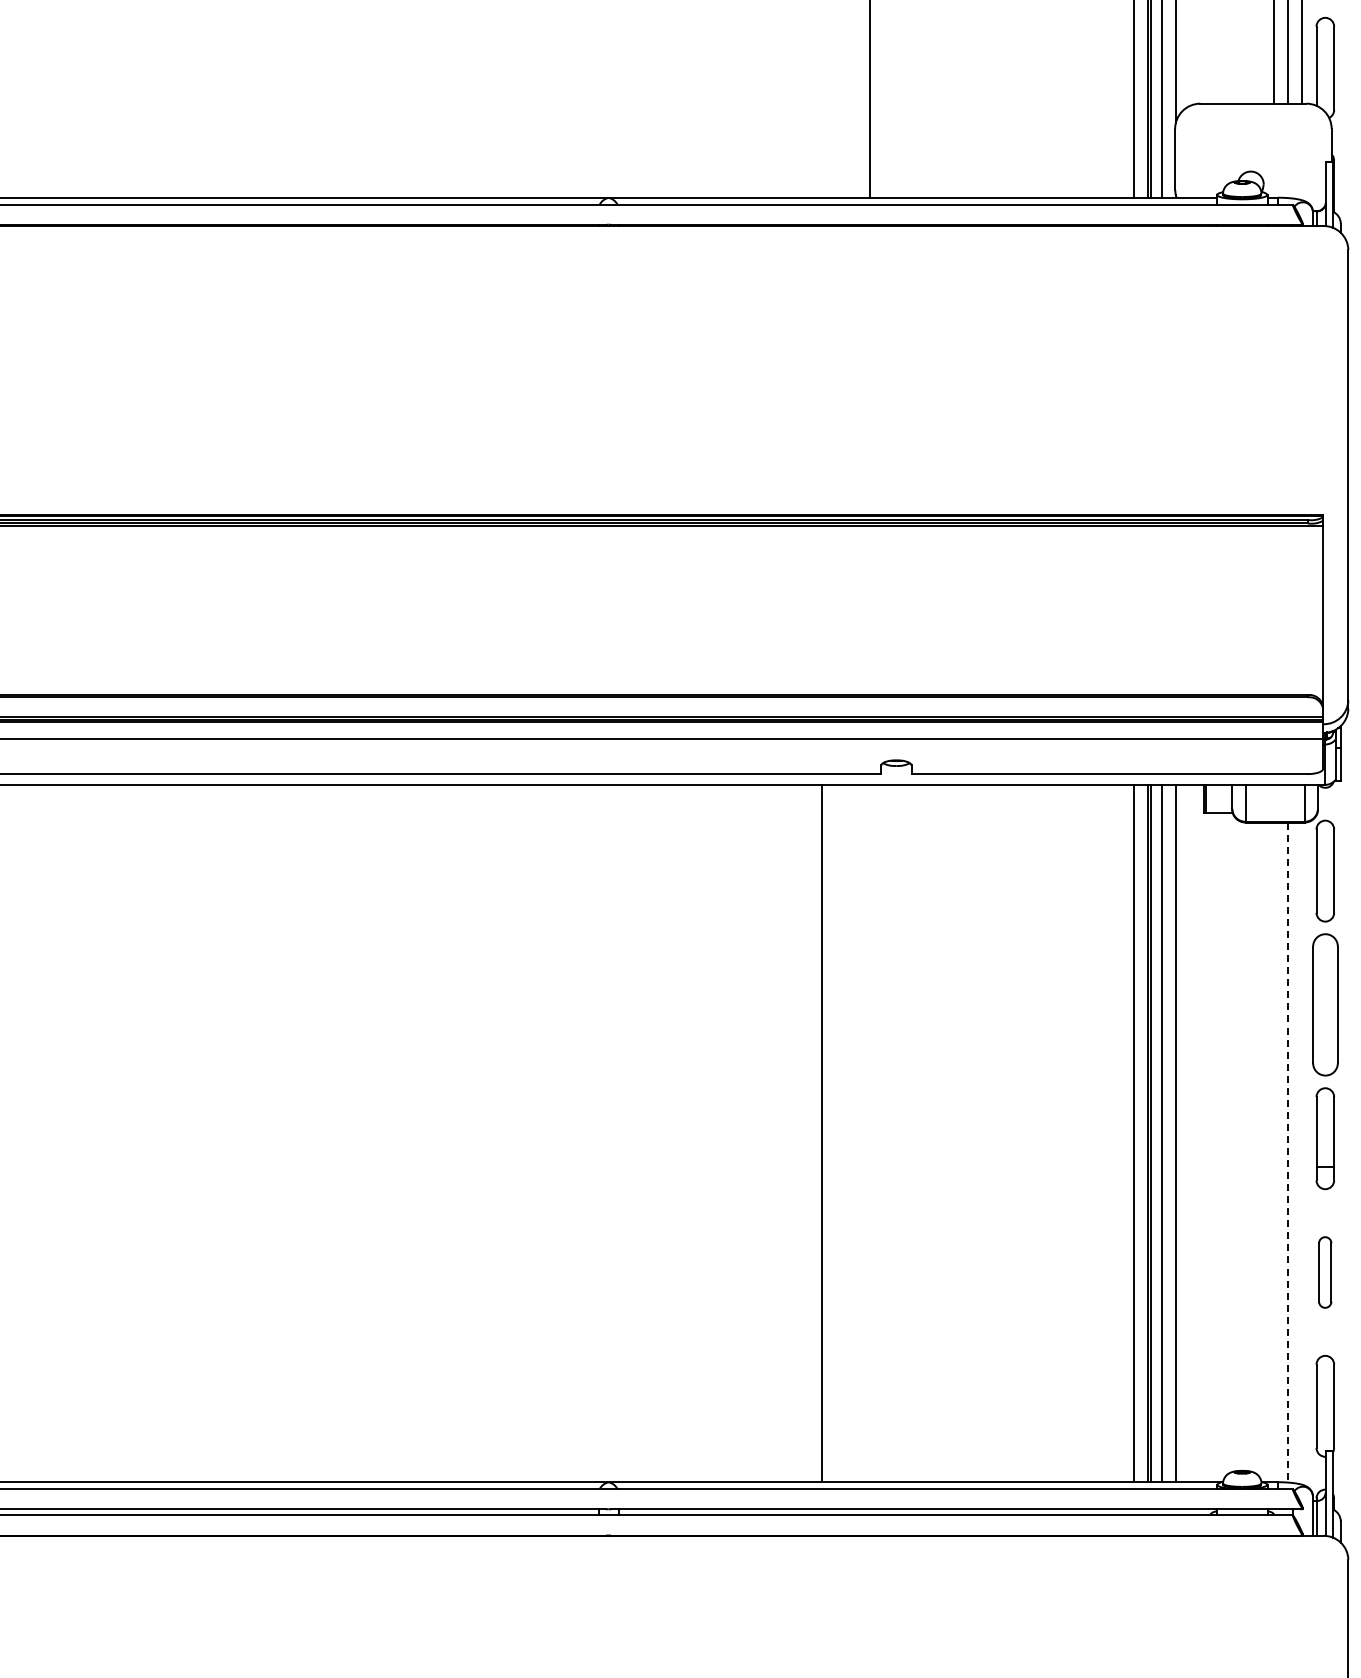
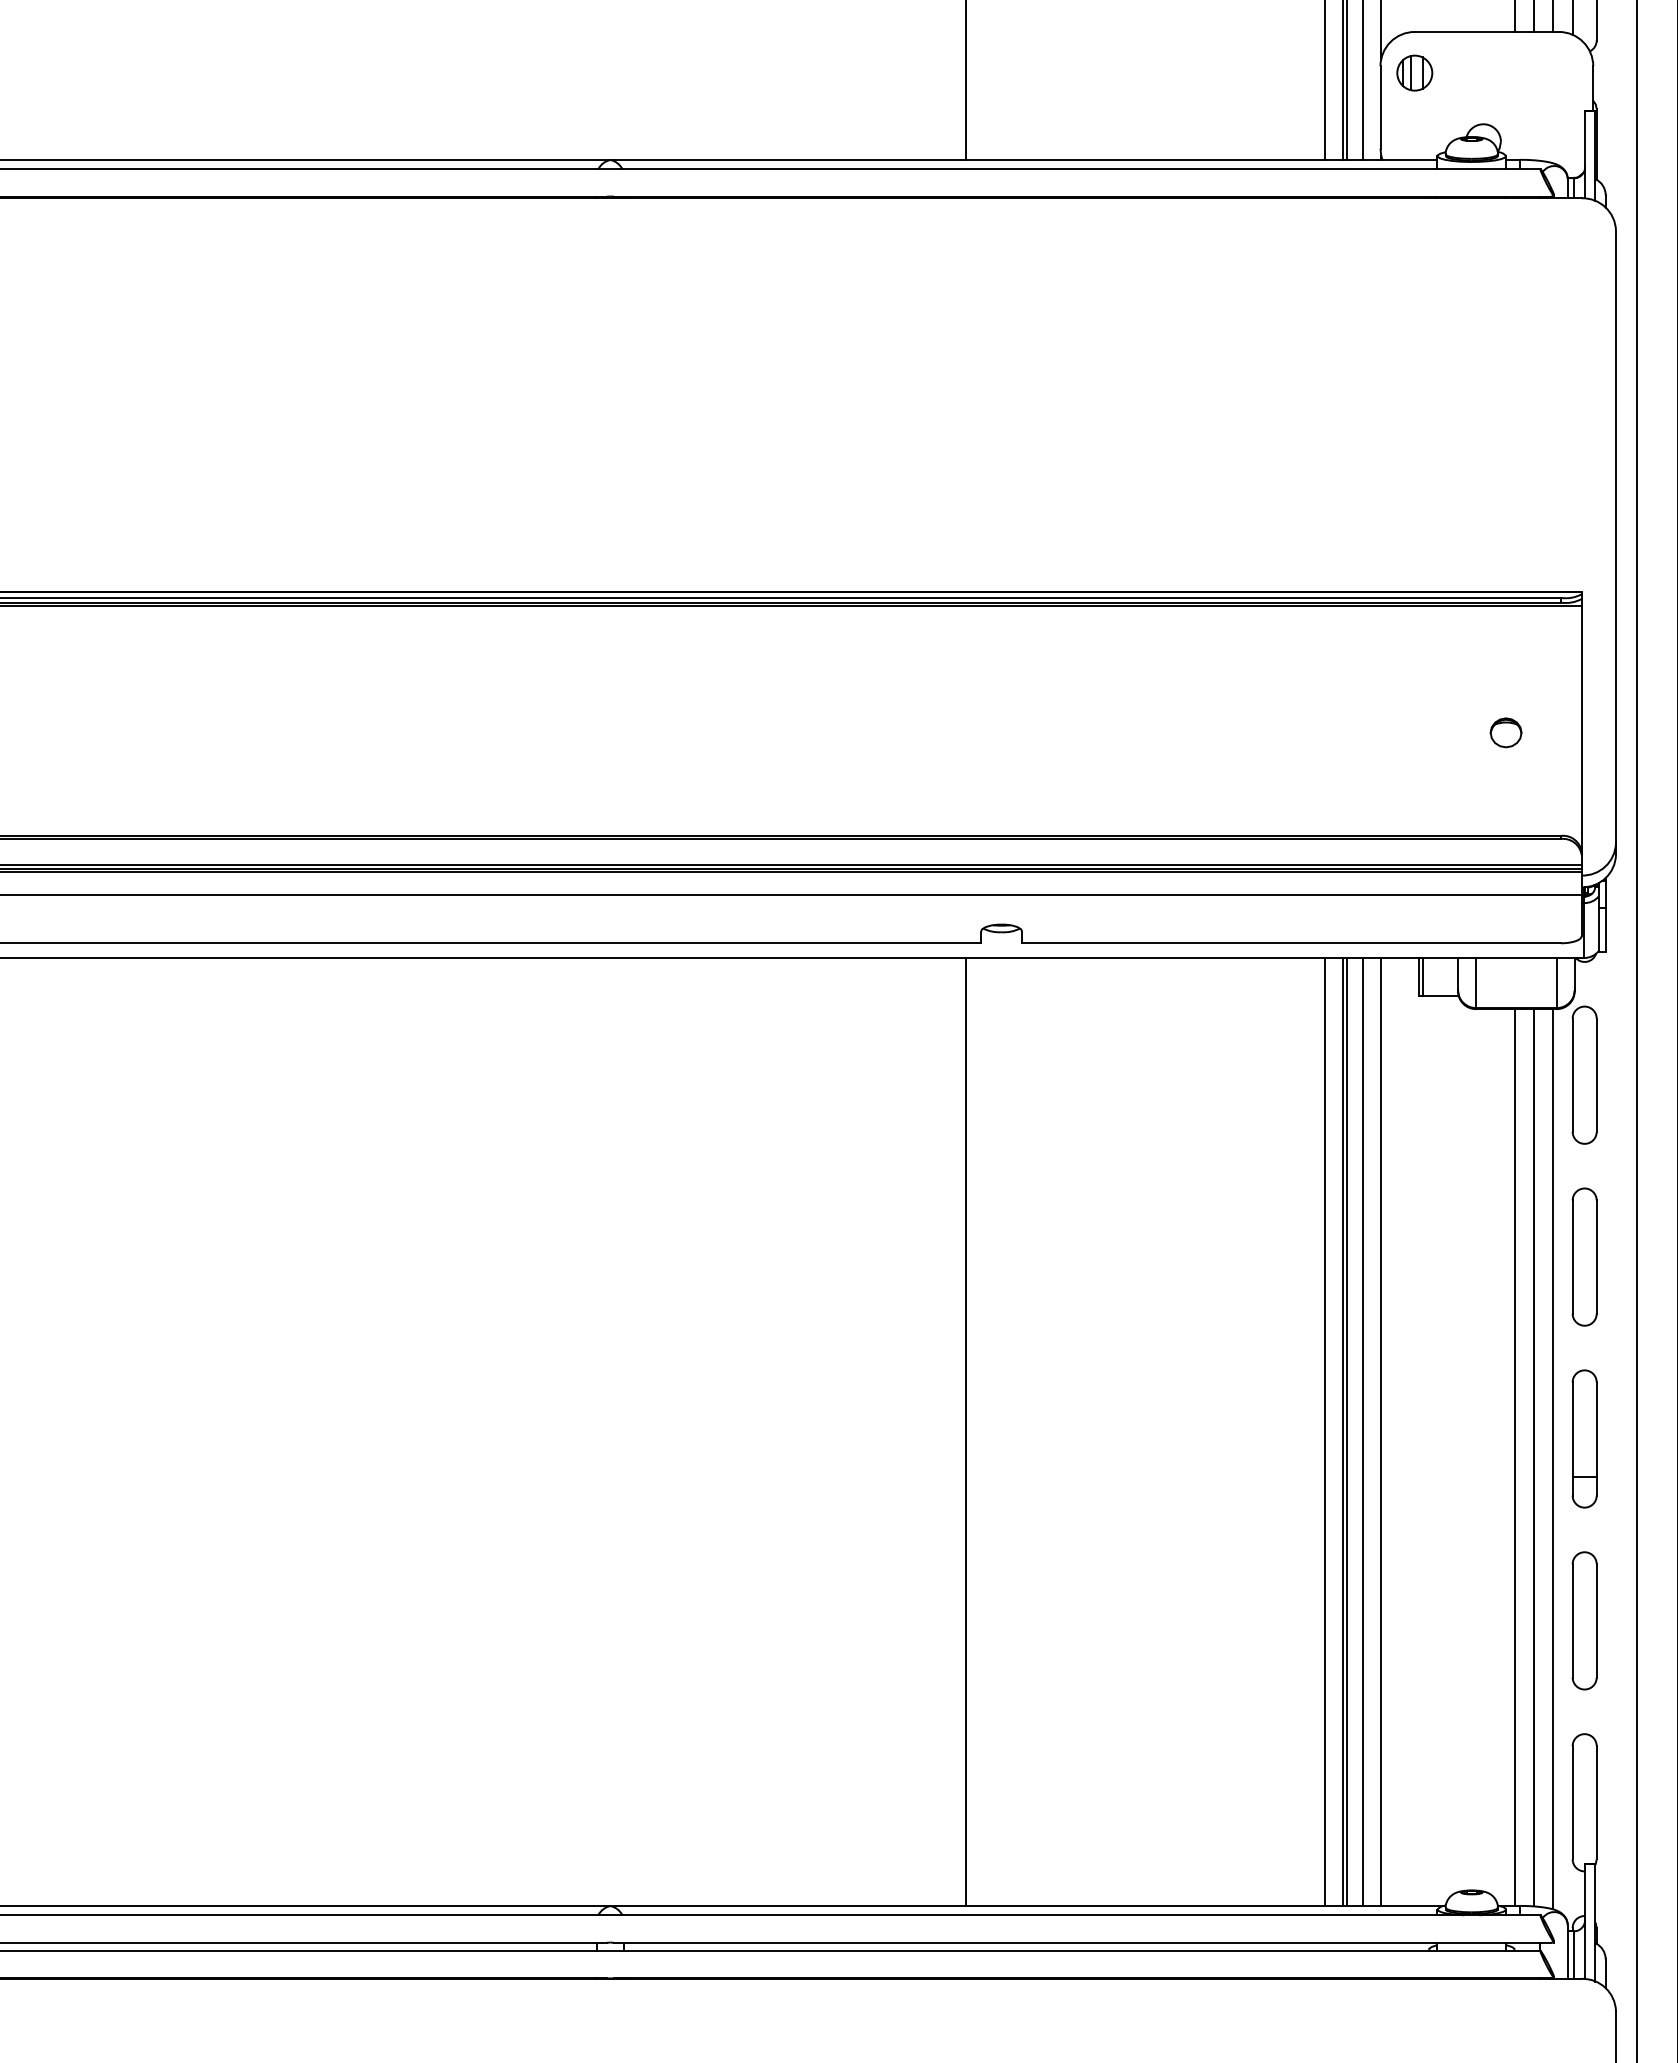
part: (1200, 133) -> (1414, 72), added
part: (1267, 618) -> (1506, 731), added
part: (1324, 1004) -> (1583, 1256), size x0.71
line: (822, 1133) -> (966, 1431), moved
line: (1274, 1152) -> (1515, 1457), added
line: (1287, 1152) -> (1533, 1457), dashed -> solid
line: (1302, 1153) -> (1553, 1459), added
part: (1324, 1272) -> (1583, 1620), size x1.43

